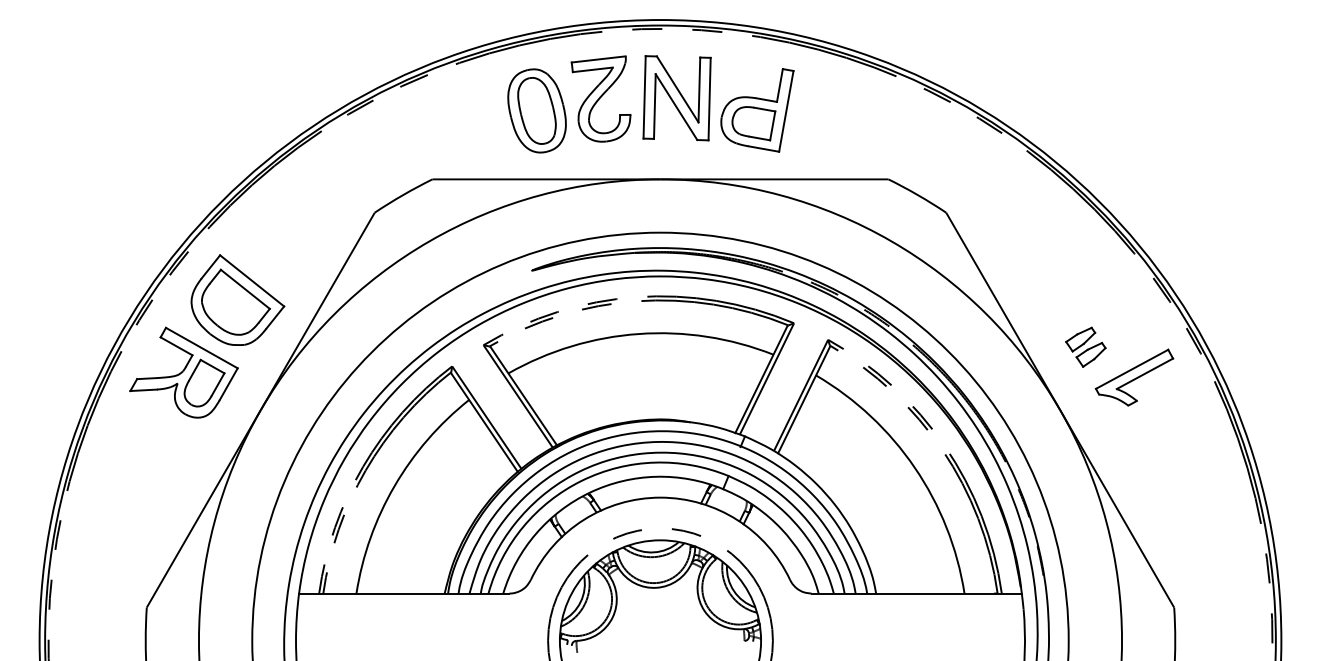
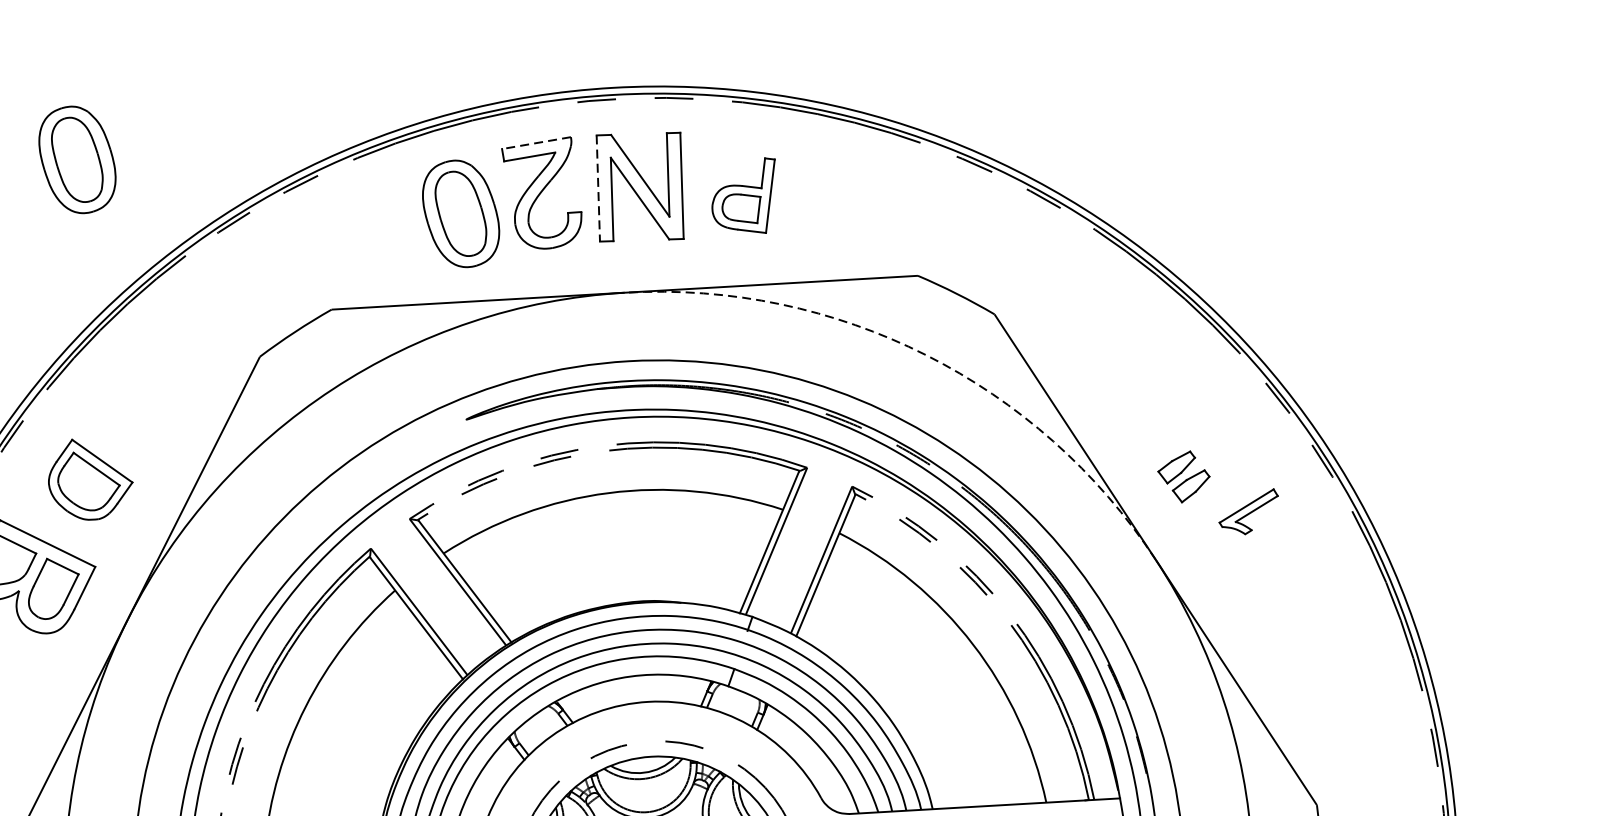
part: (241, 51) -> (76, 159), added
line: (598, 59) -> (536, 143), solid -> dashed
line: (644, 97) -> (598, 188), solid -> dashed
part: (757, 110) -> (744, 196), size x0.7
arc: (891, 241) -> (926, 355), solid -> dashed
part: (237, 299) -> (89, 478), size x0.7
part: (1134, 377) -> (1248, 512), size x0.6

